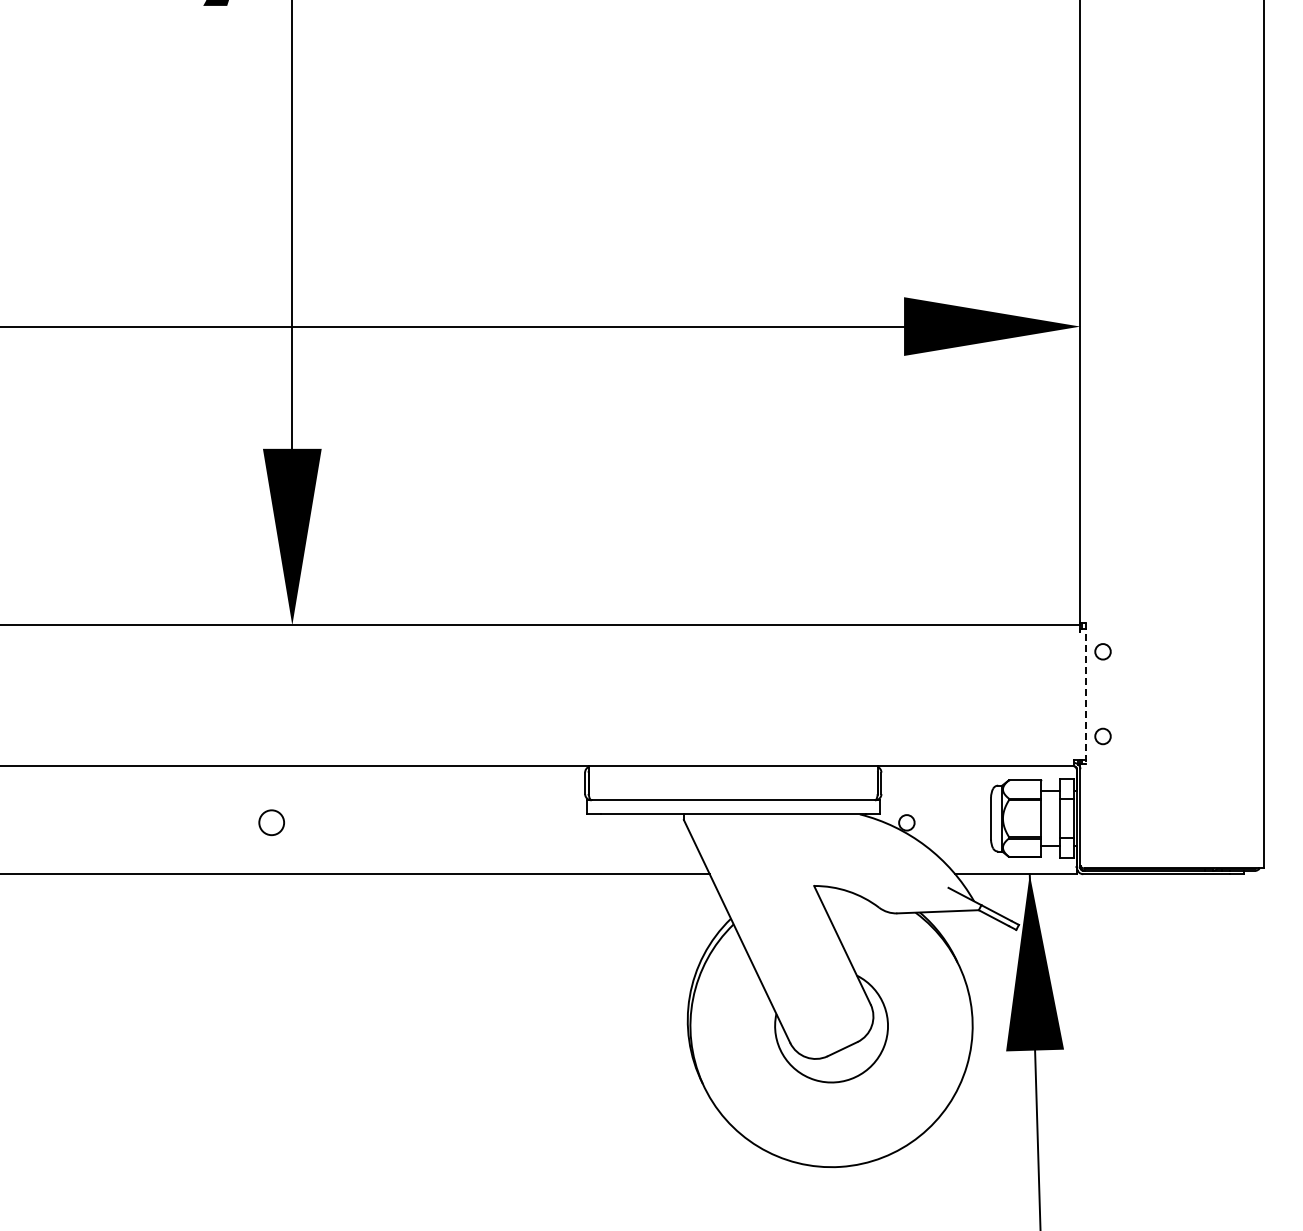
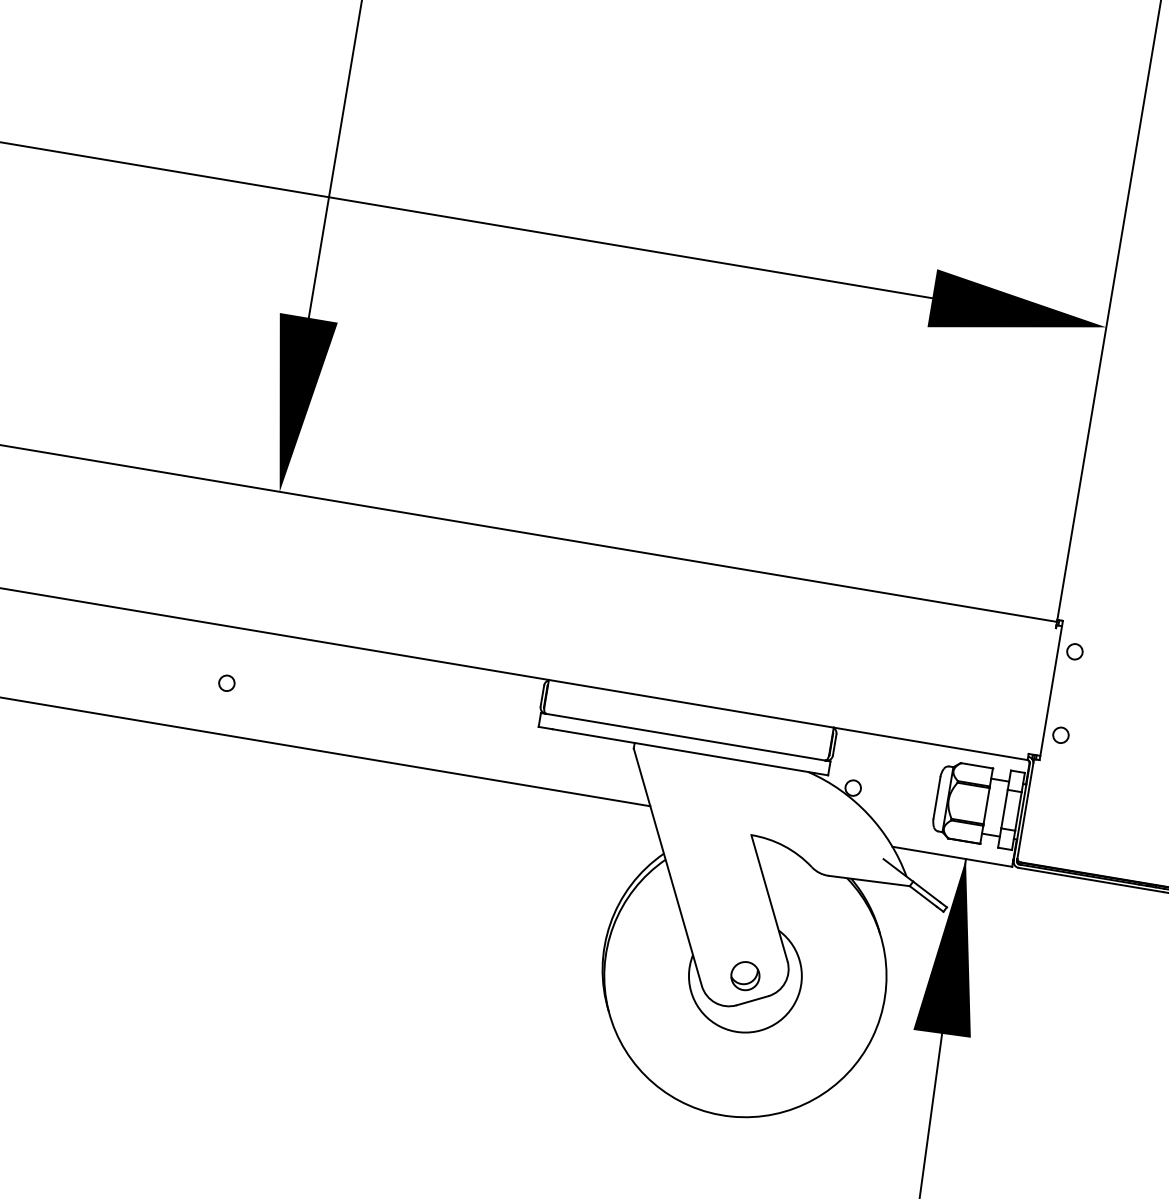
line: (1086, 693) -> (1051, 690), dashed -> solid
circle: (271, 822) -> (226, 682), size x0.62
part: (831, 1026) -> (745, 976), added

